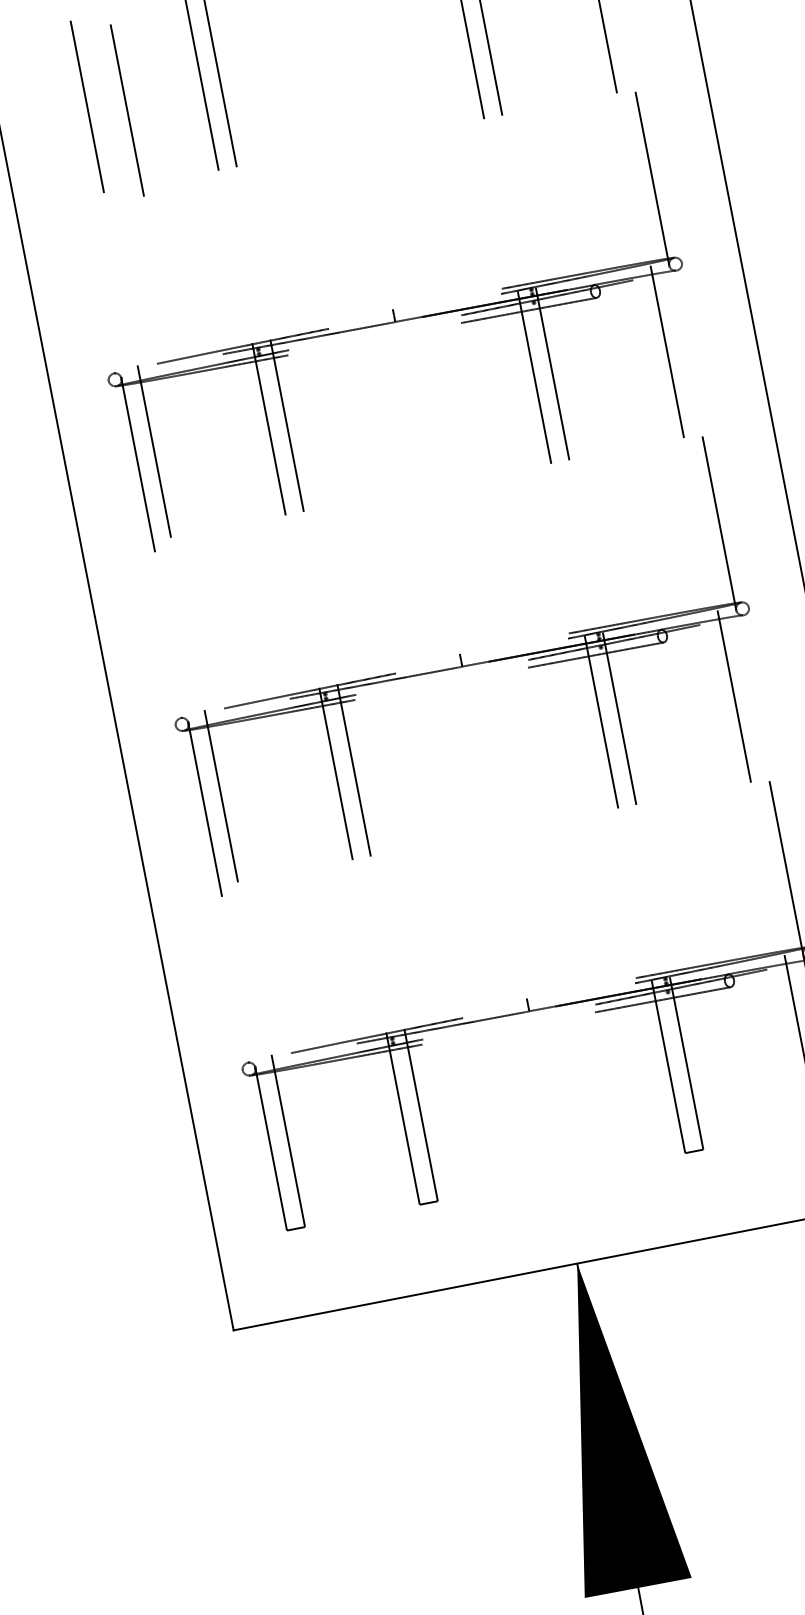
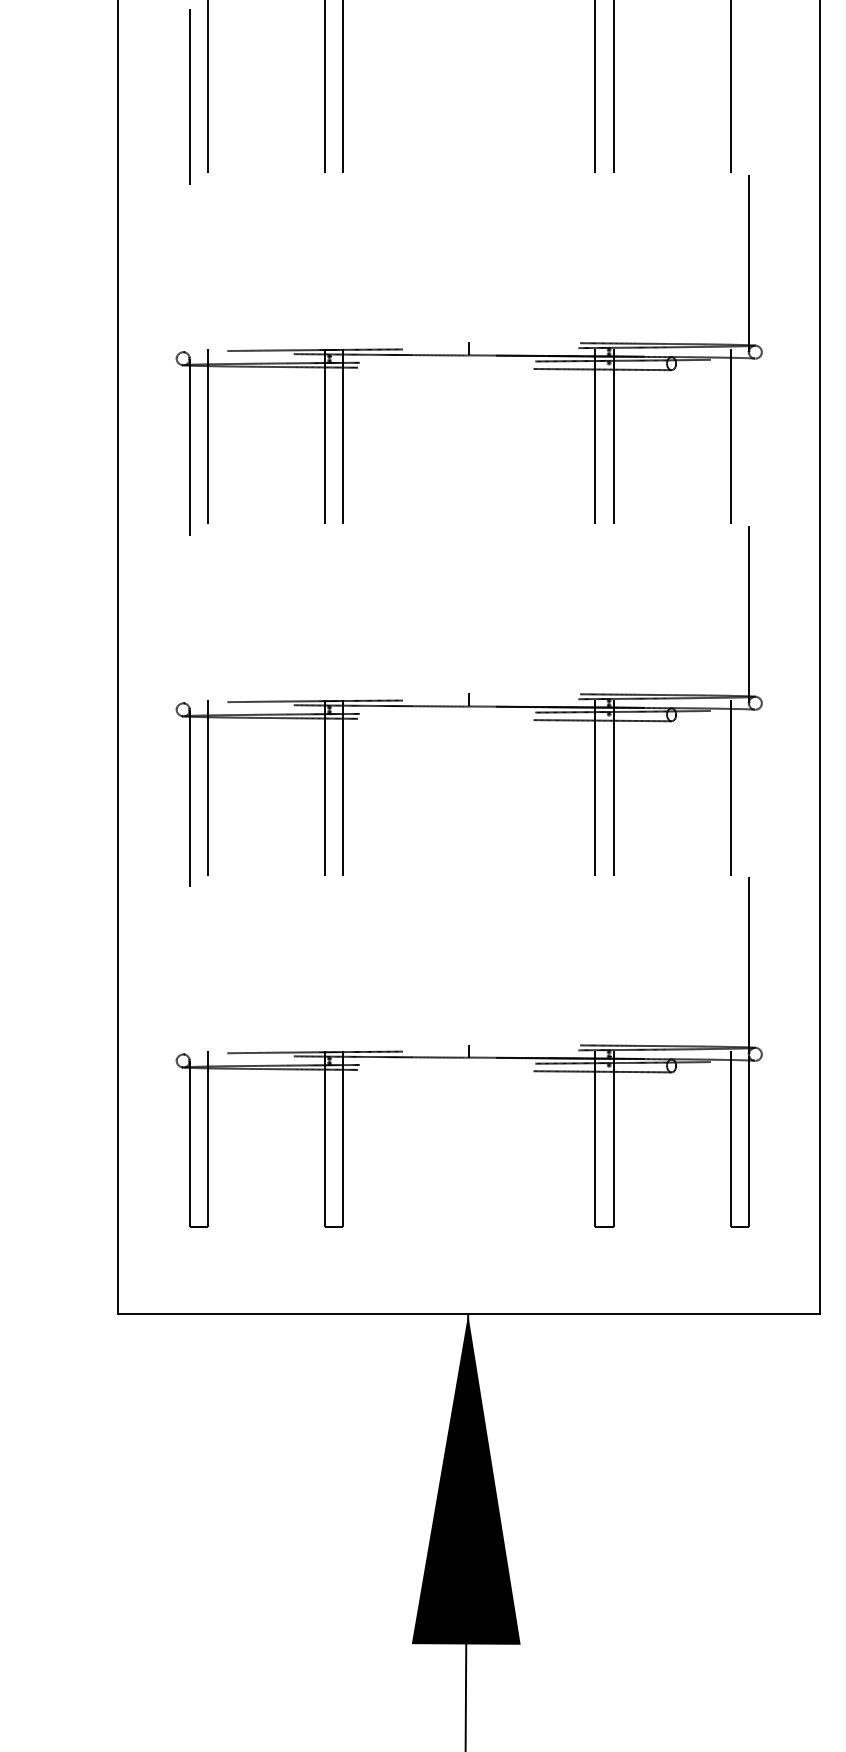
line: (127, 110) -> (189, 96), moved

